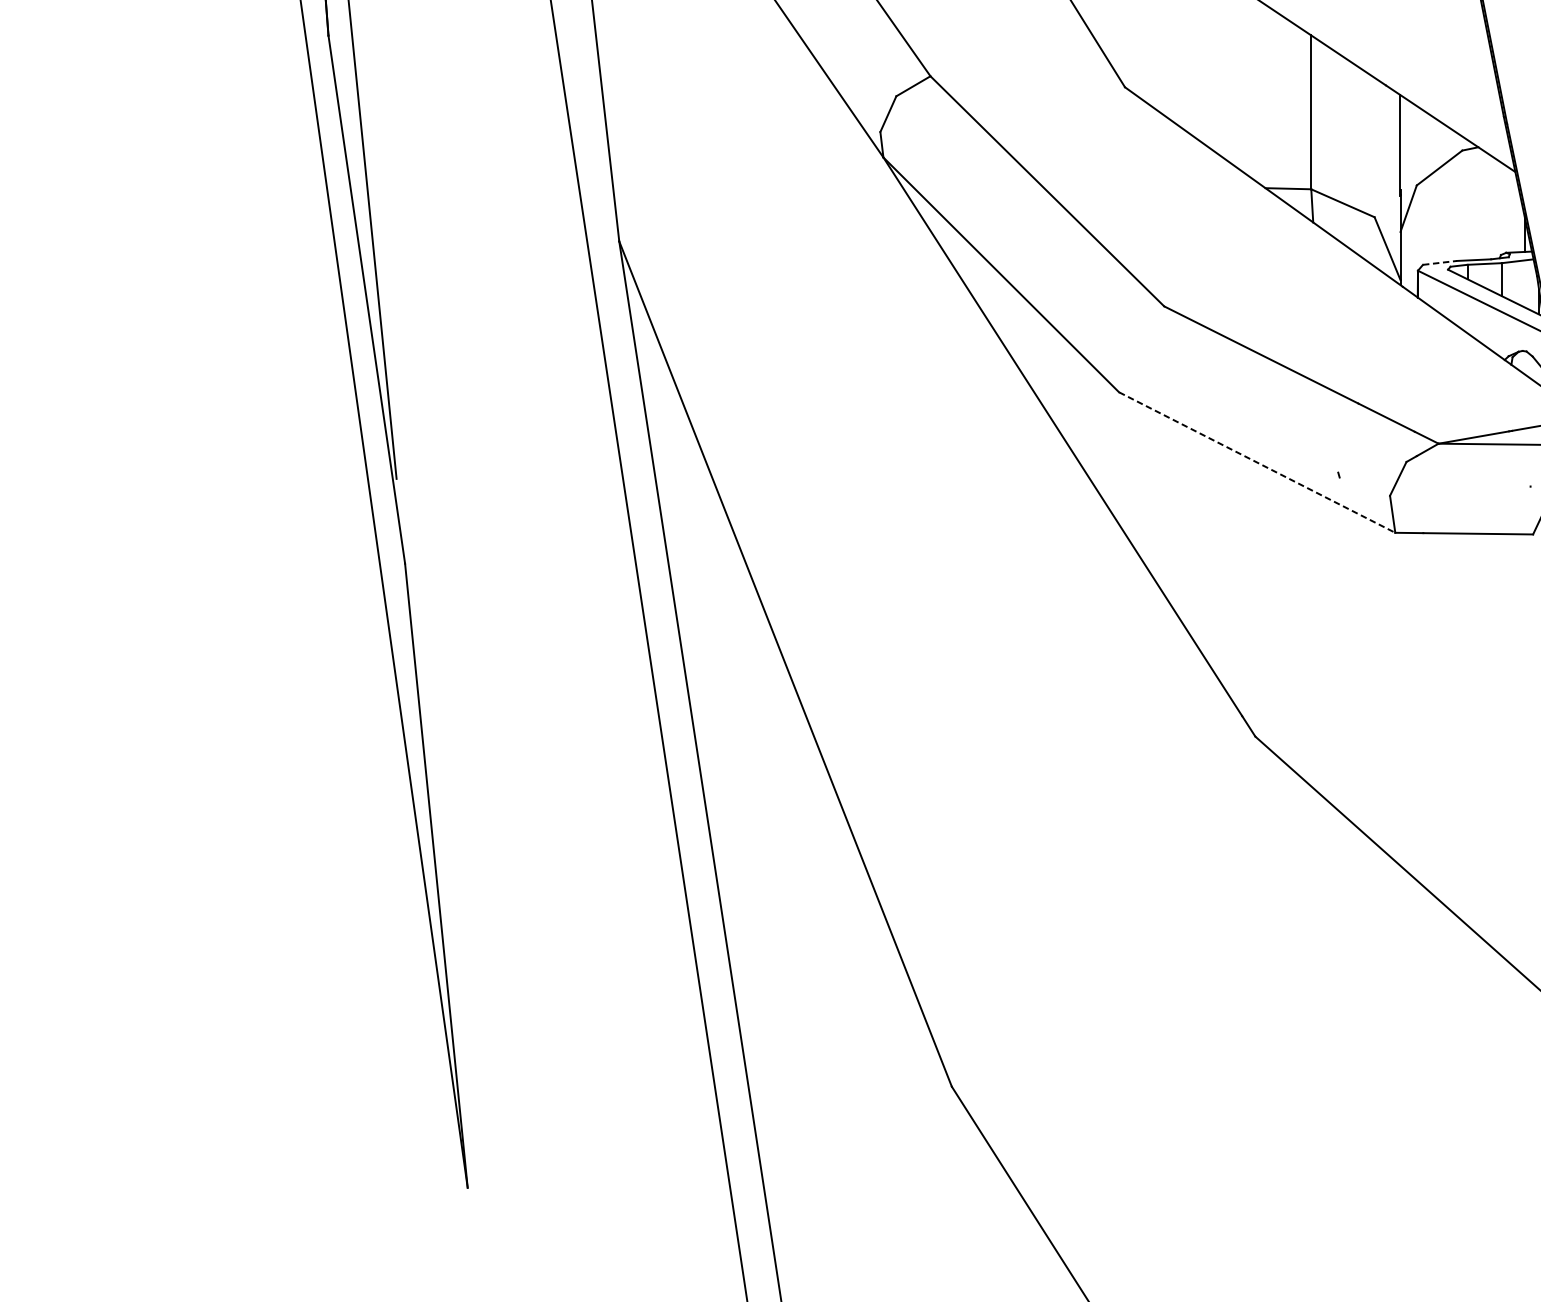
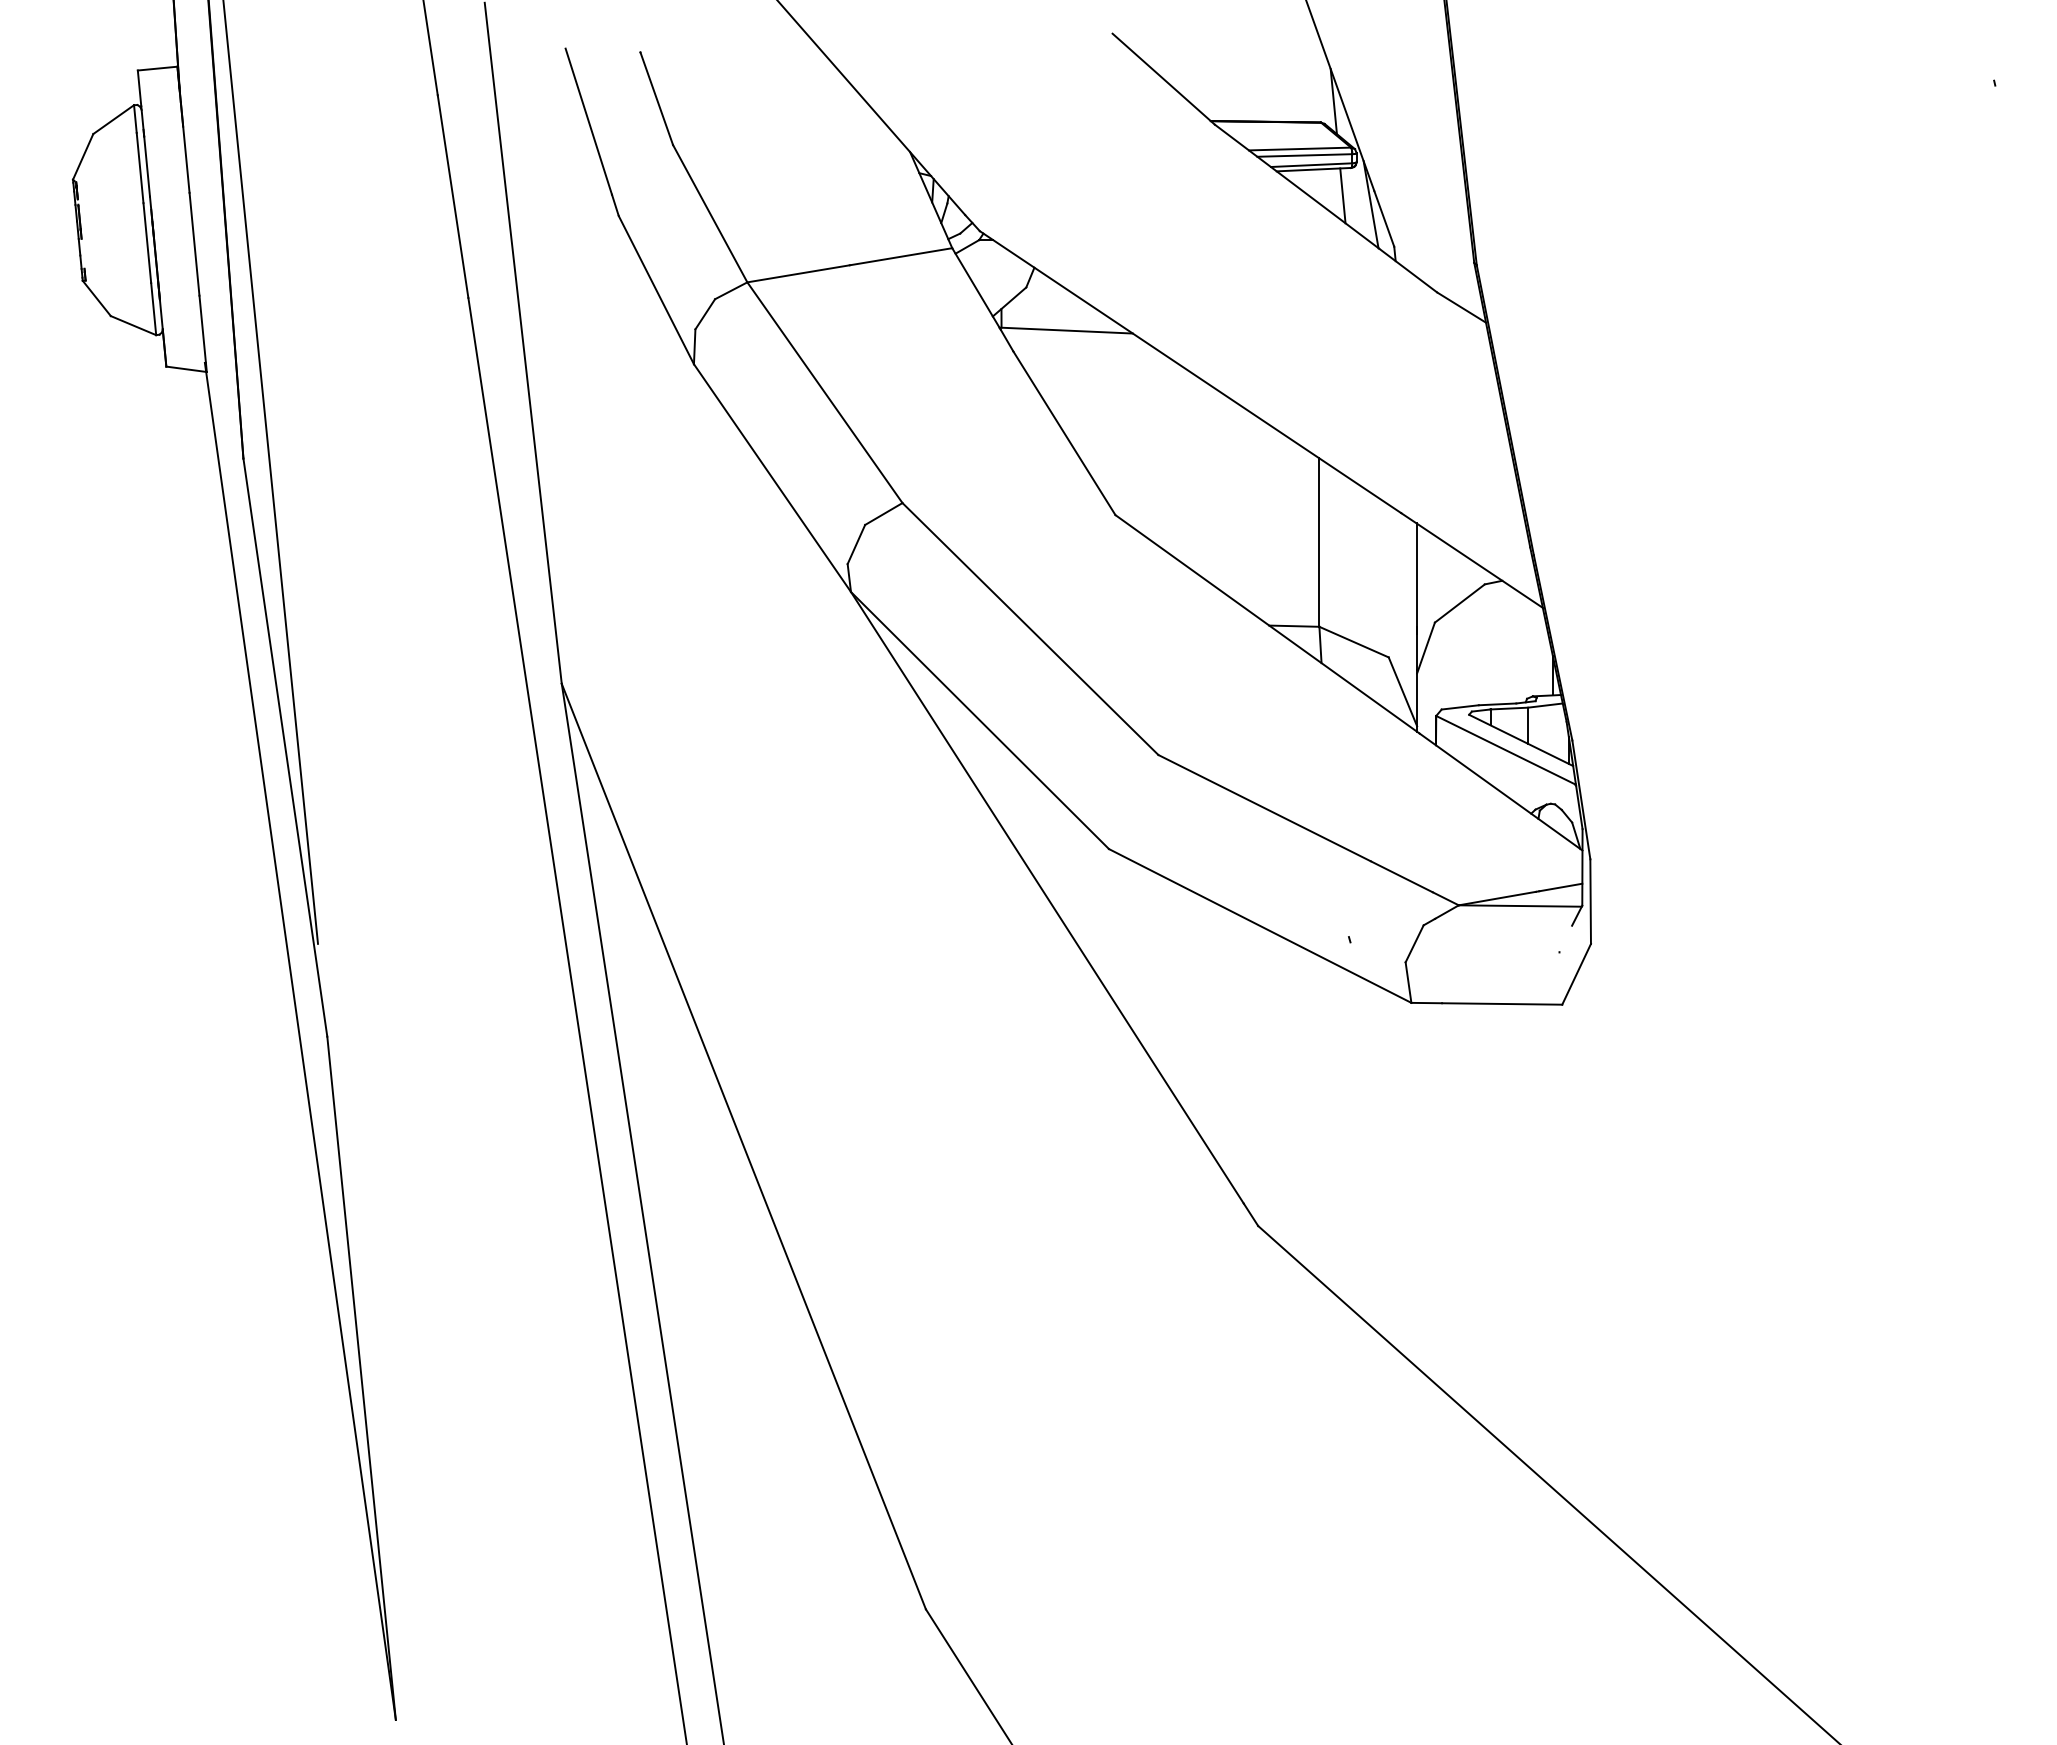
line: (1440, 263) -> (1460, 707), dashed -> solid
line: (1257, 462) -> (1260, 925), dashed -> solid

